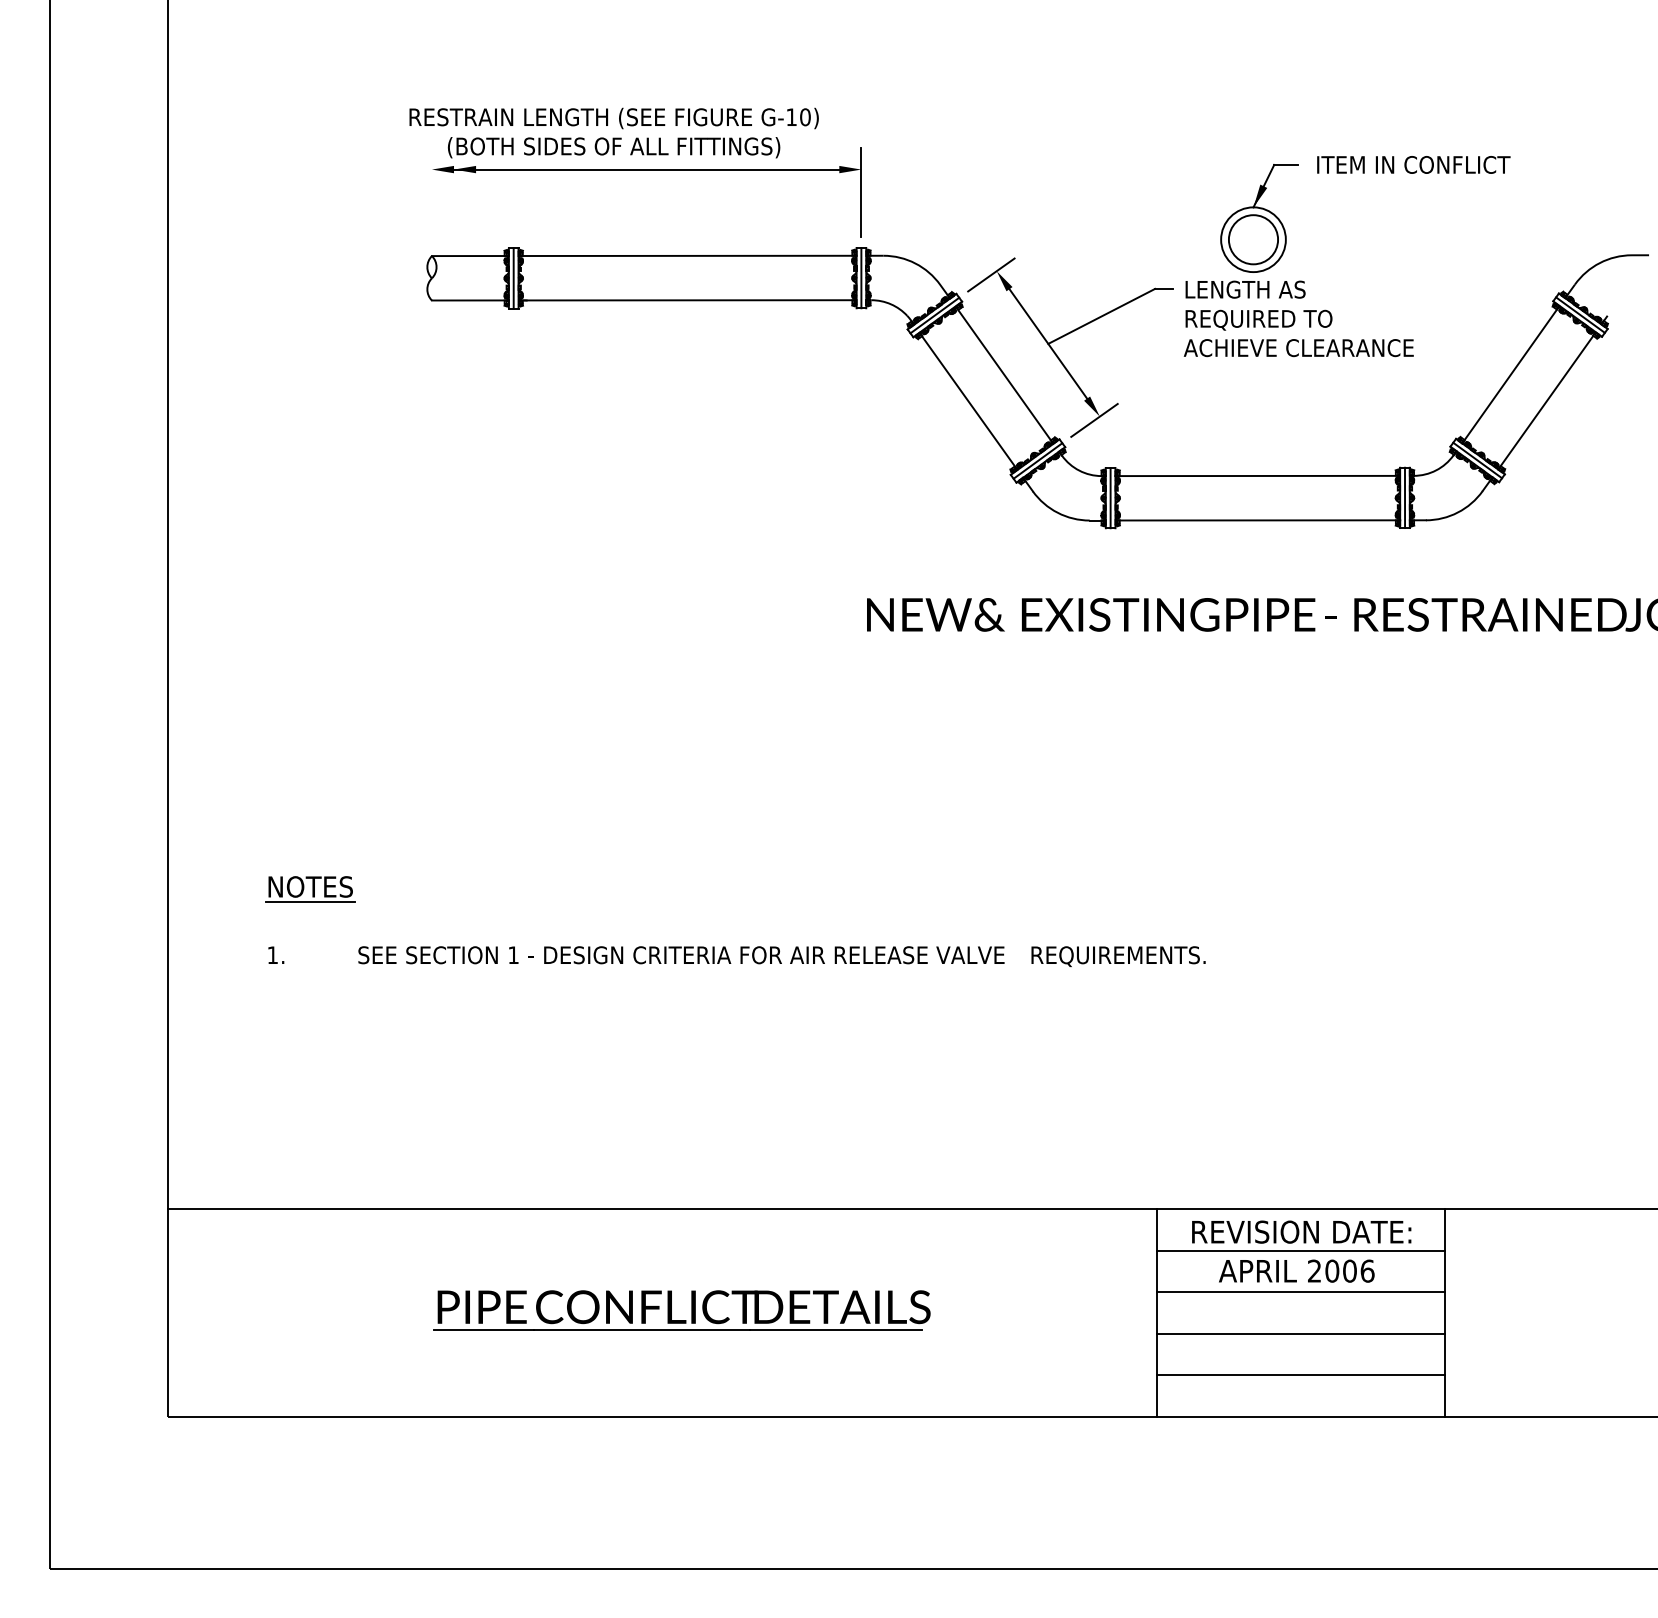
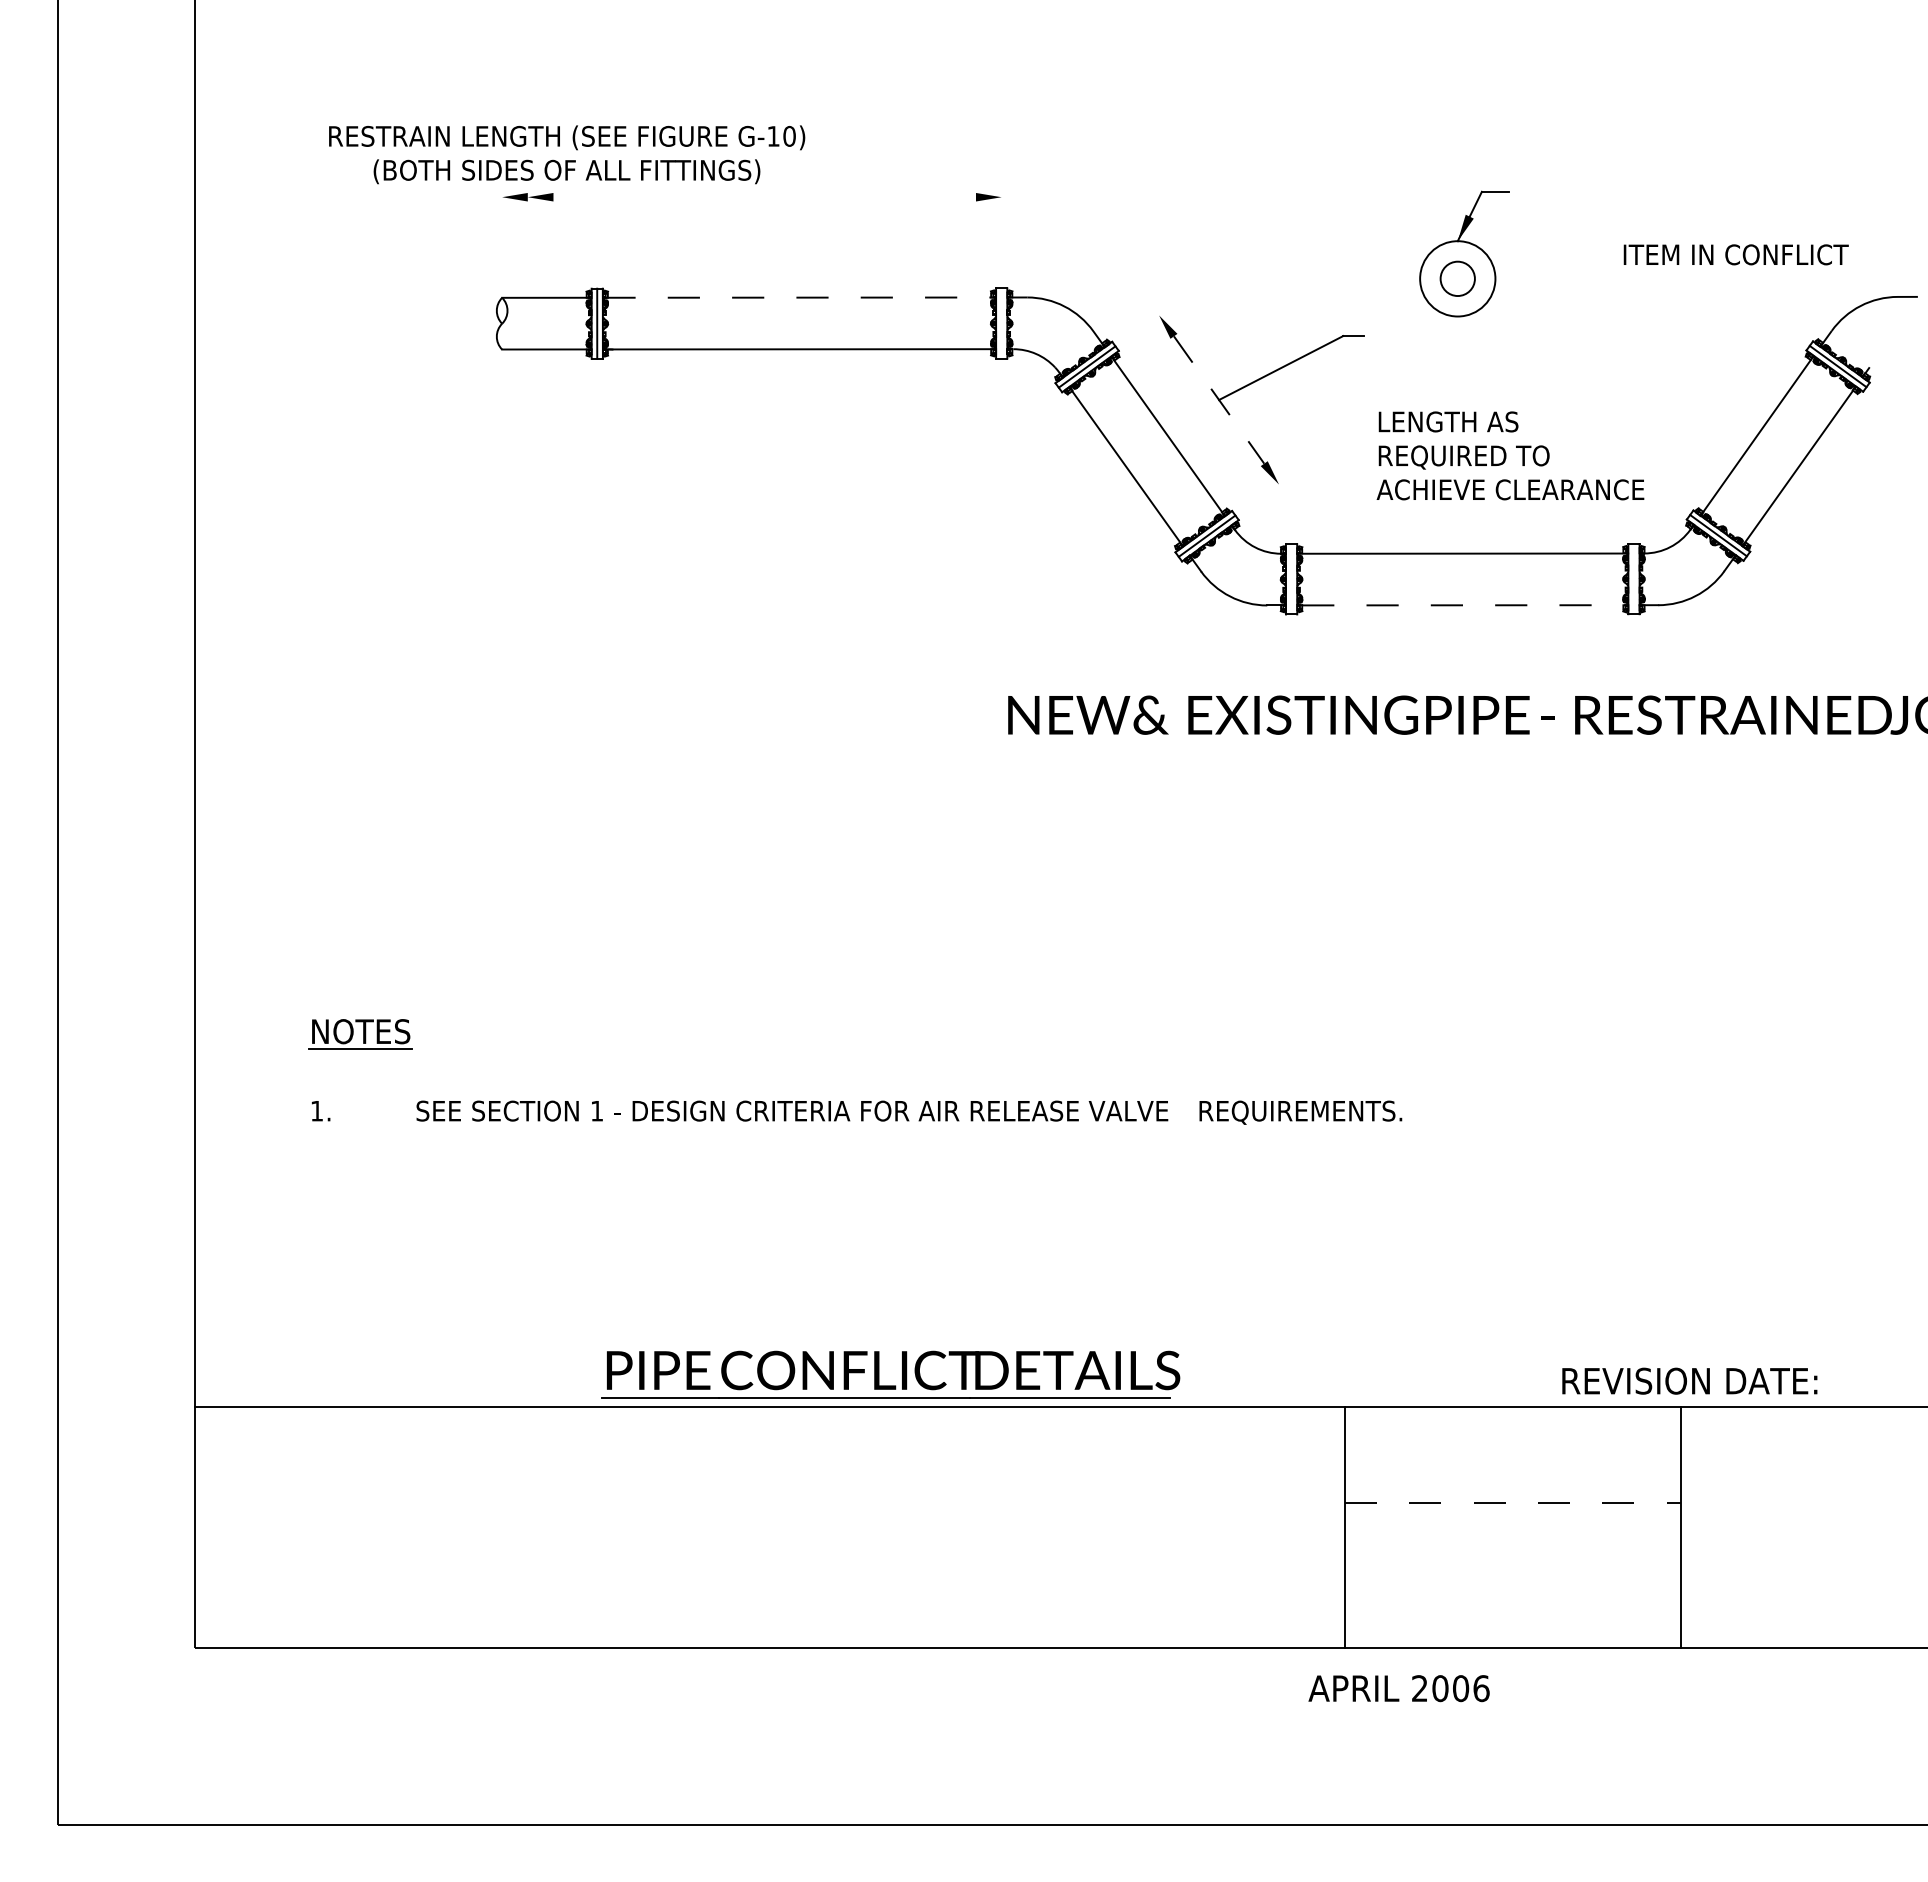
text: (614, 132) -> (567, 154), moved
text: (1413, 164) -> (1735, 254), moved
line: (646, 169) -> (751, 197), removed
line: (861, 192) -> (1001, 223), removed
circle: (1253, 239) -> (1457, 278), size x0.6
line: (688, 255) -> (800, 297), solid -> dashed
line: (991, 274) -> (1152, 319), removed
line: (861, 278) -> (1001, 323), removed
text: (1298, 318) -> (1510, 455), moved
line: (1048, 344) -> (1219, 400), solid -> dashed
line: (1094, 419) -> (1272, 488), removed
line: (1110, 498) -> (1291, 579), removed
line: (1404, 498) -> (1633, 579), removed
line: (1260, 520) -> (1465, 605), solid -> dashed
text: (1301, 1231) -> (1689, 1380), moved
line: (1300, 1251) -> (1512, 1455), removed
text: (1296, 1271) -> (1398, 1688), moved
line: (1300, 1292) -> (1512, 1503), solid -> dashed
part: (672, 1310) -> (879, 1374), moved
line: (1300, 1333) -> (1512, 1551), removed
line: (1300, 1375) -> (1512, 1599), removed

